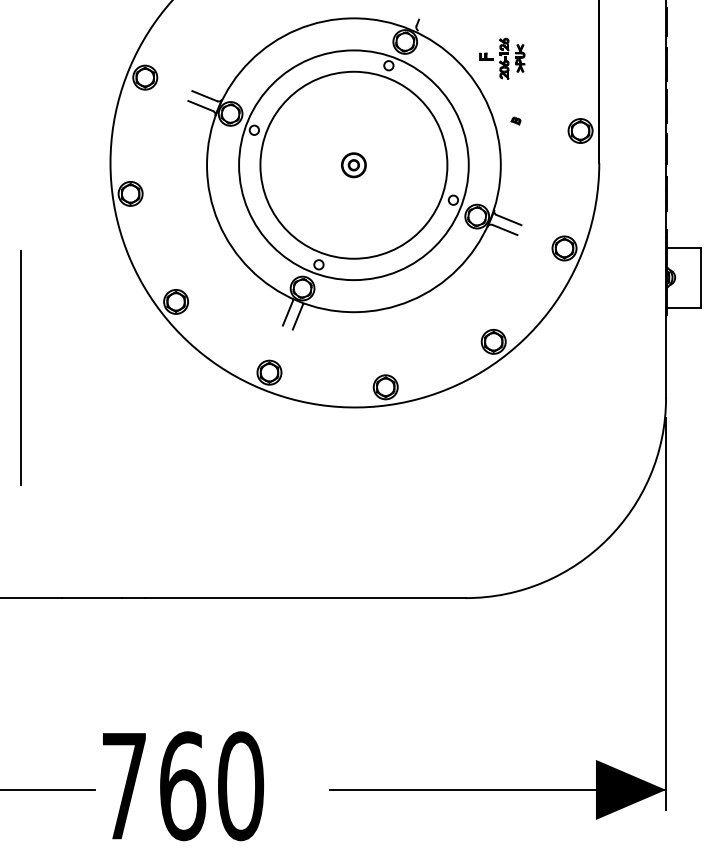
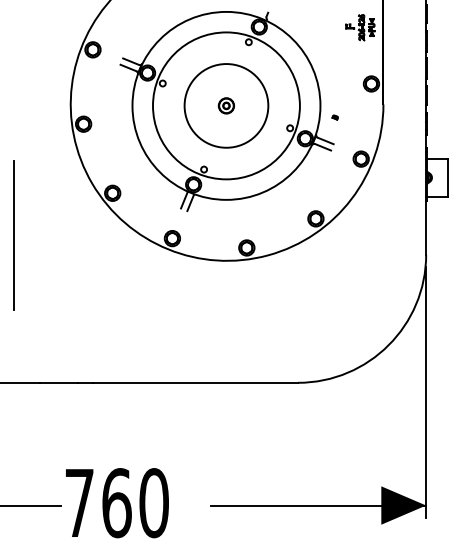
part: (502, 58) -> (360, 27), moved
part: (514, 120) -> (334, 117), moved
circle: (353, 164) -> (226, 105), size x0.7

